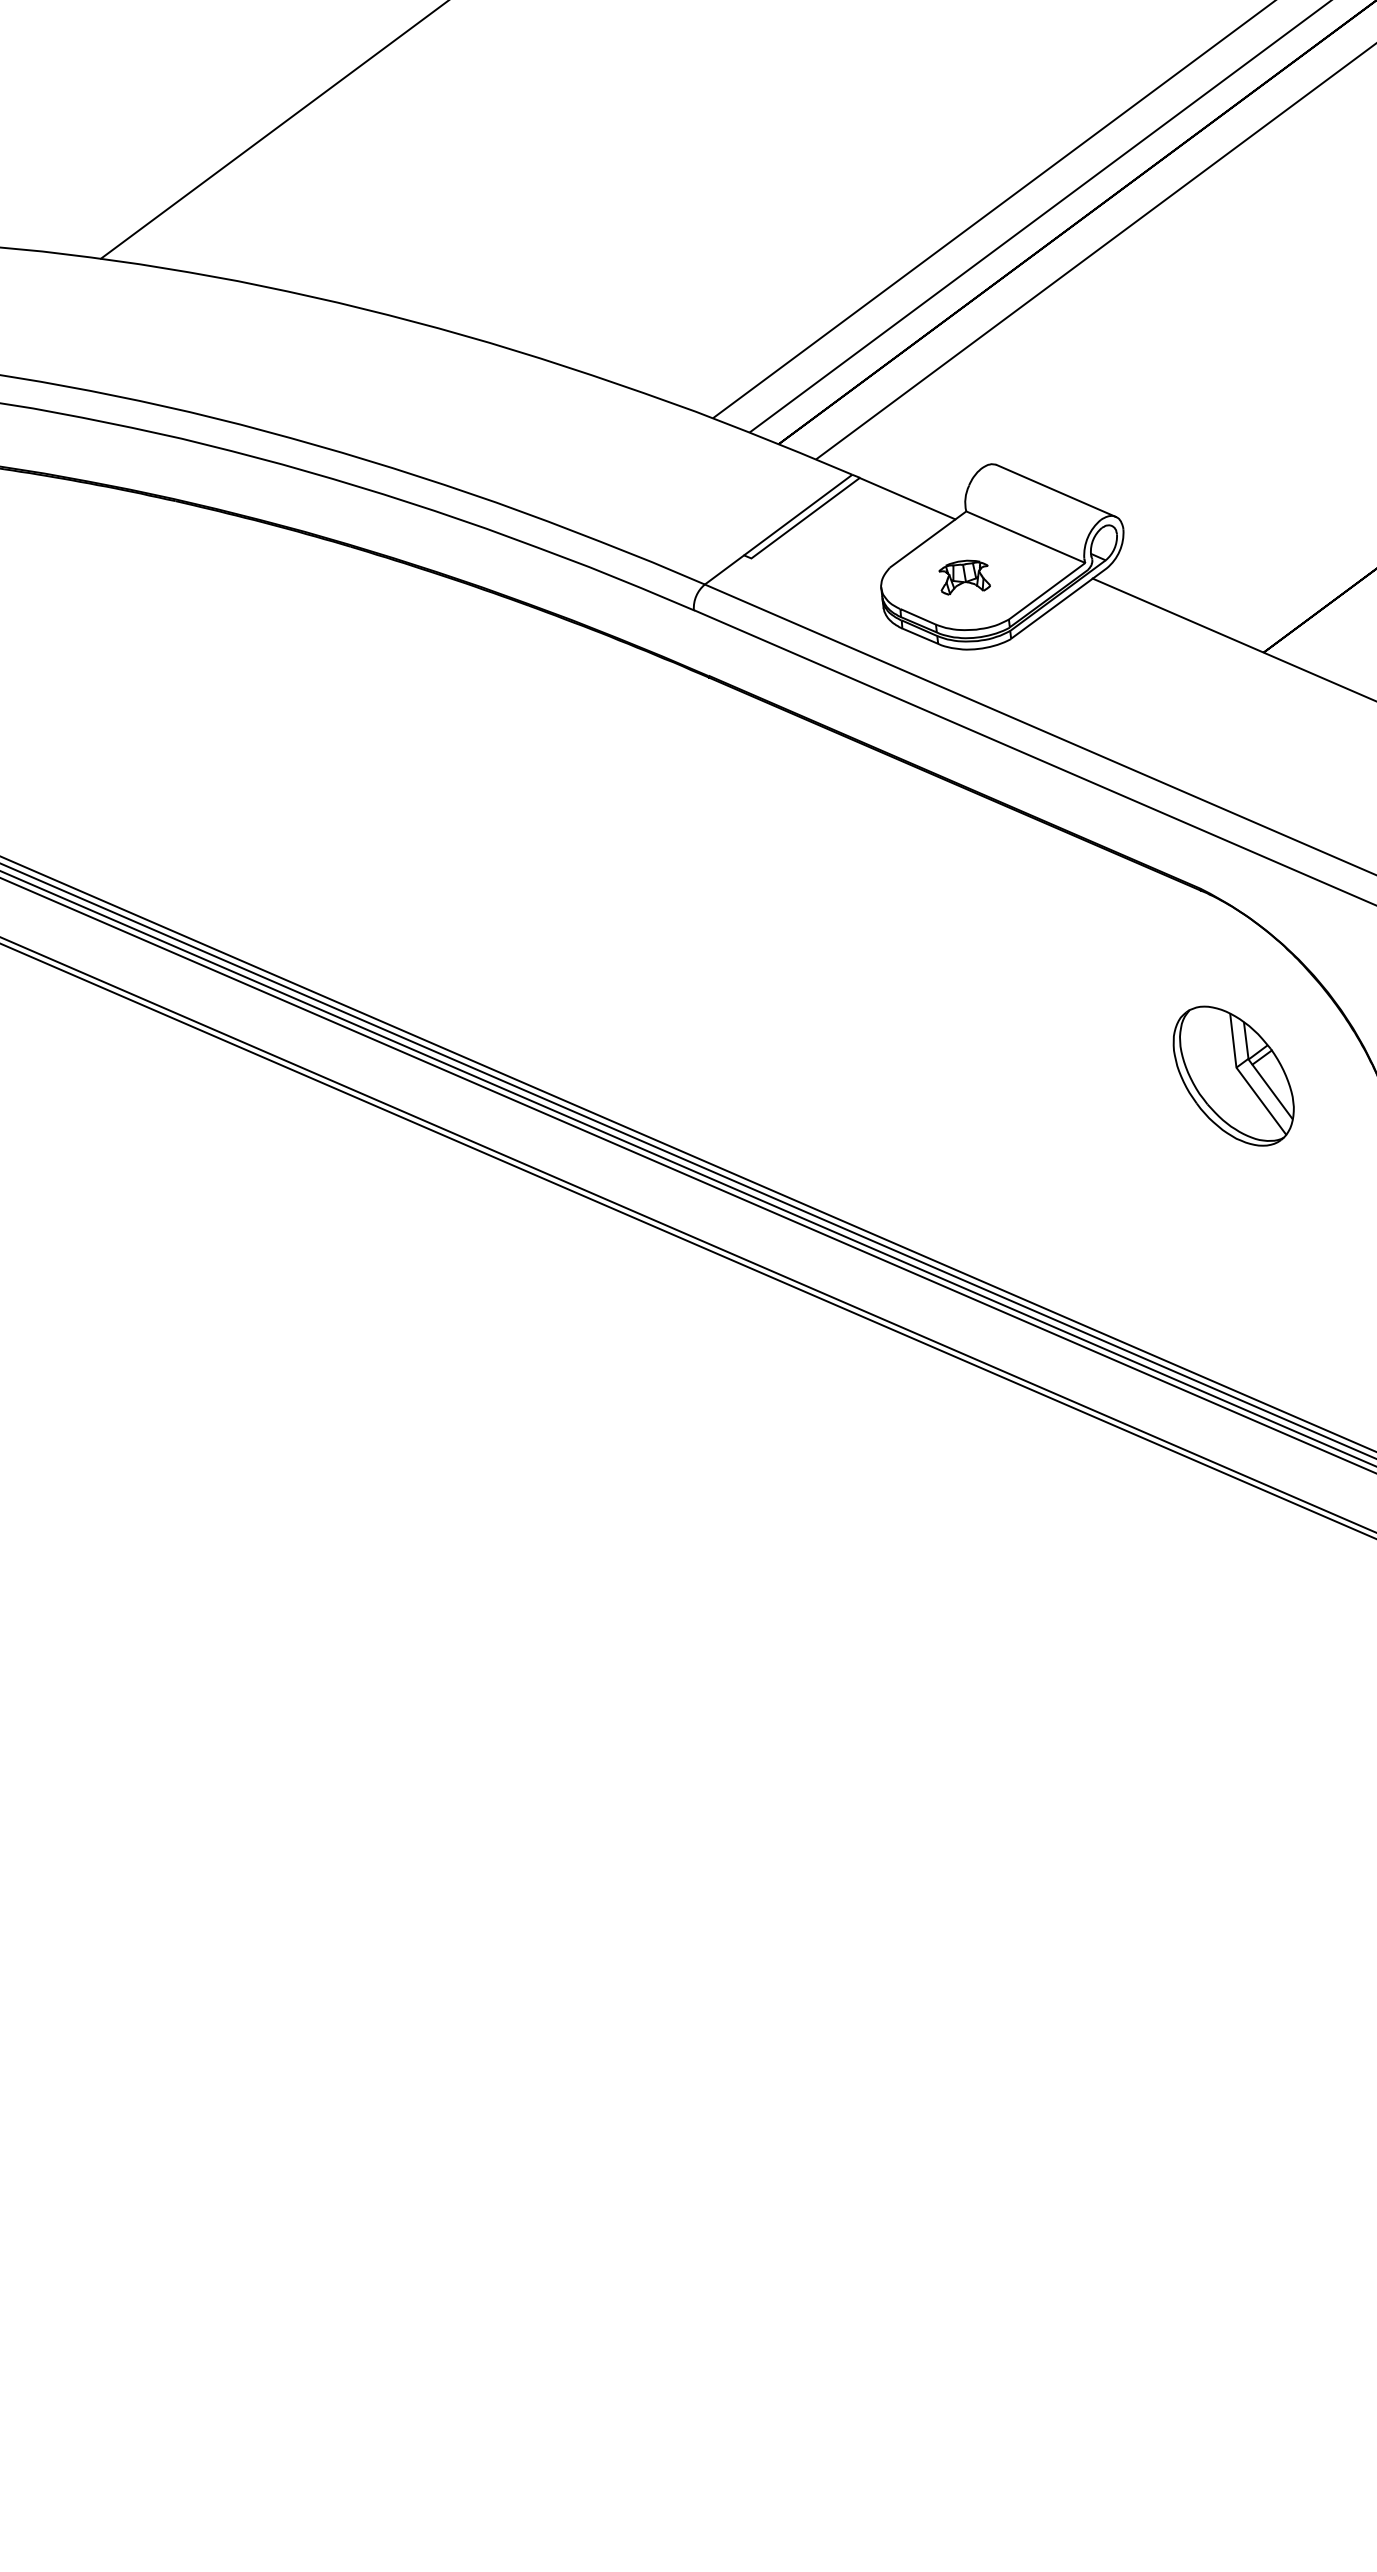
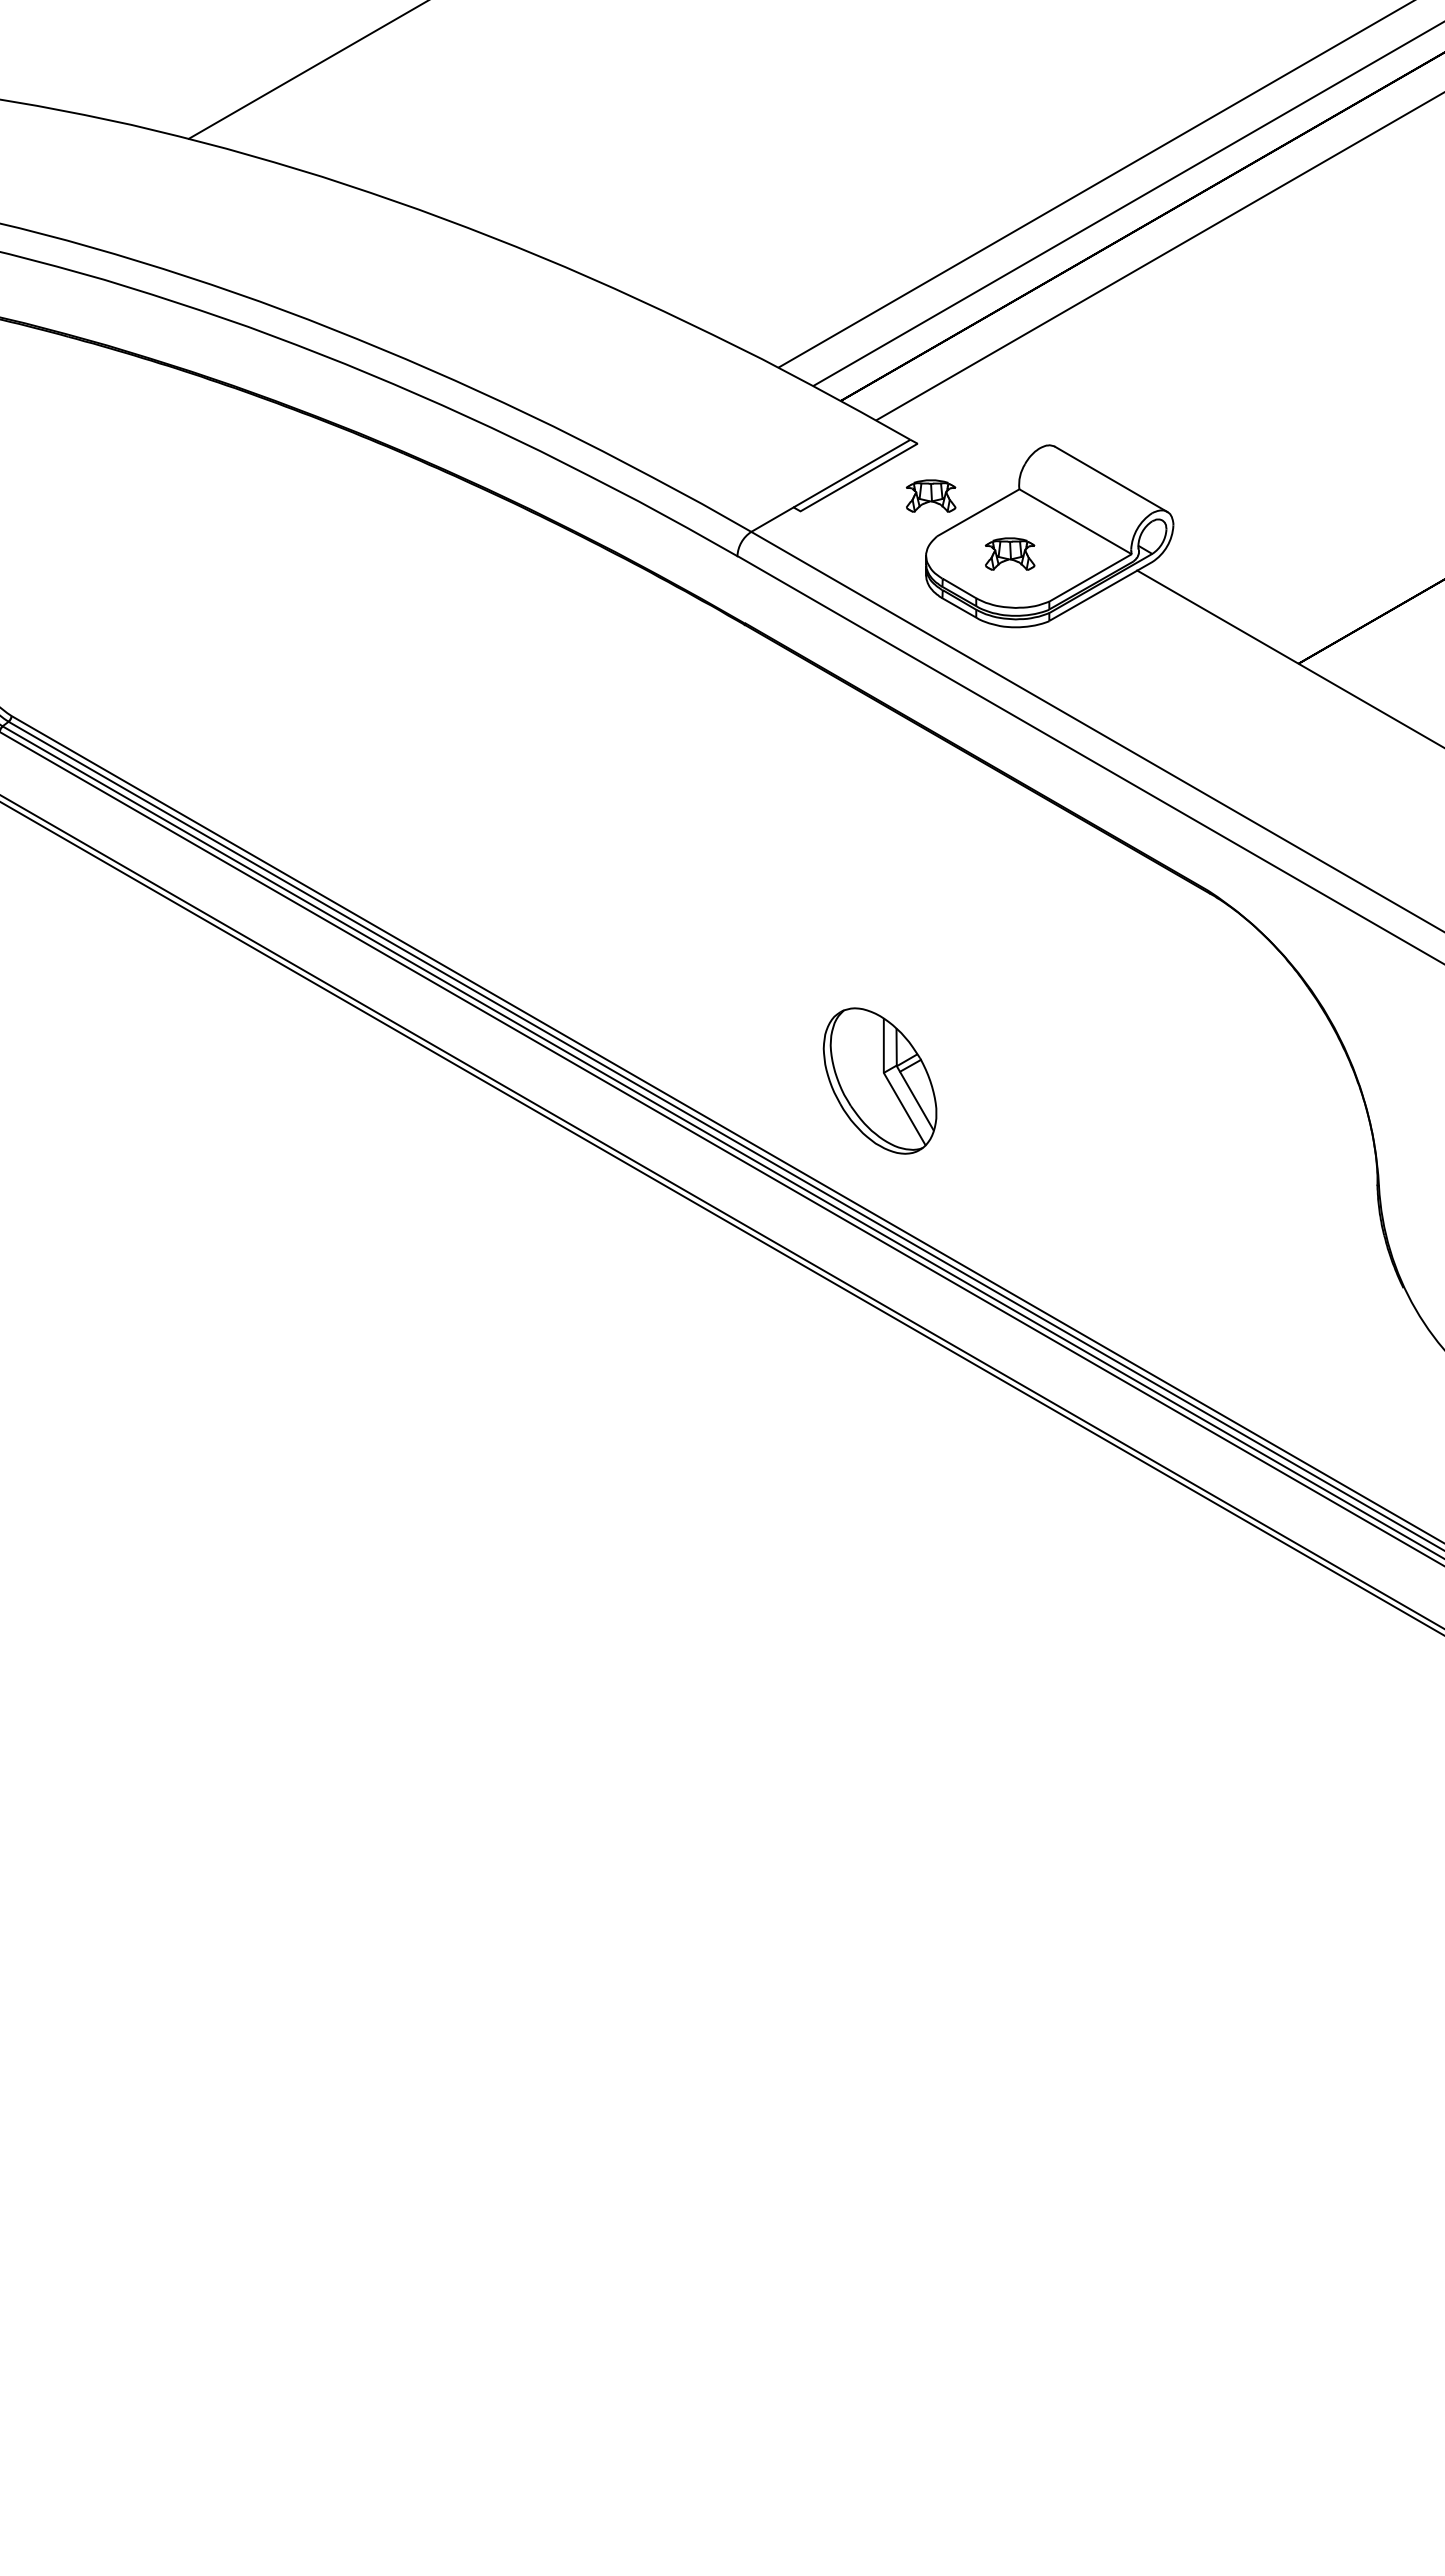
line: (907, 498) -> (962, 469), removed
part: (878, 527) -> (930, 495), added
part: (1233, 1075) -> (879, 1080), moved

